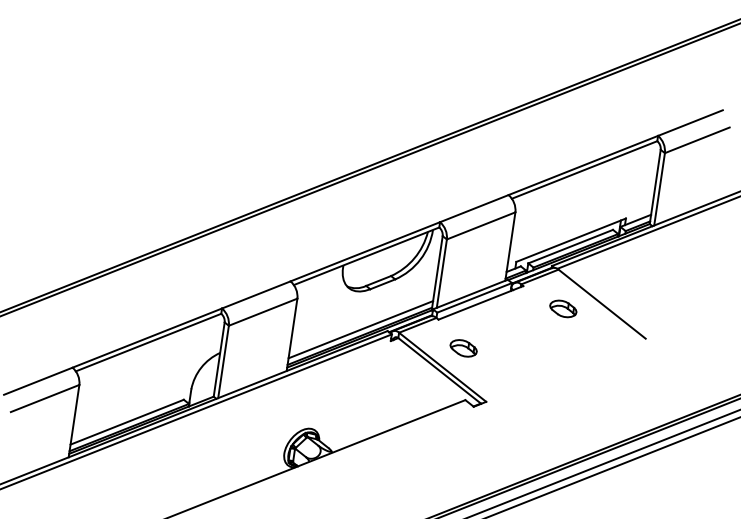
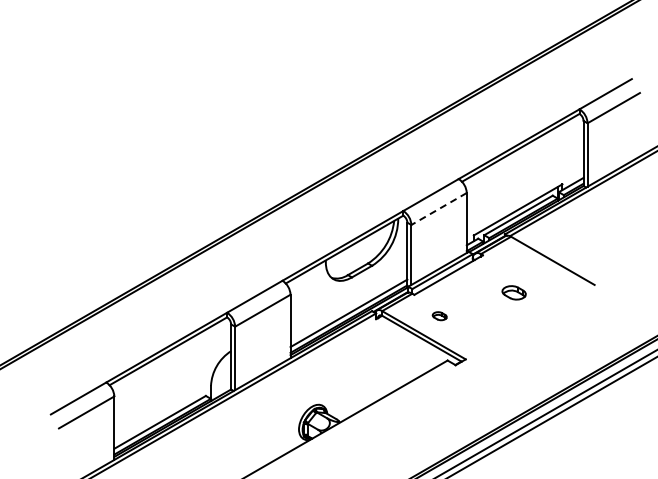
line: (481, 226) -> (439, 209), solid -> dashed
part: (562, 308) -> (513, 292), moved
part: (463, 347) -> (439, 315), size x0.6

